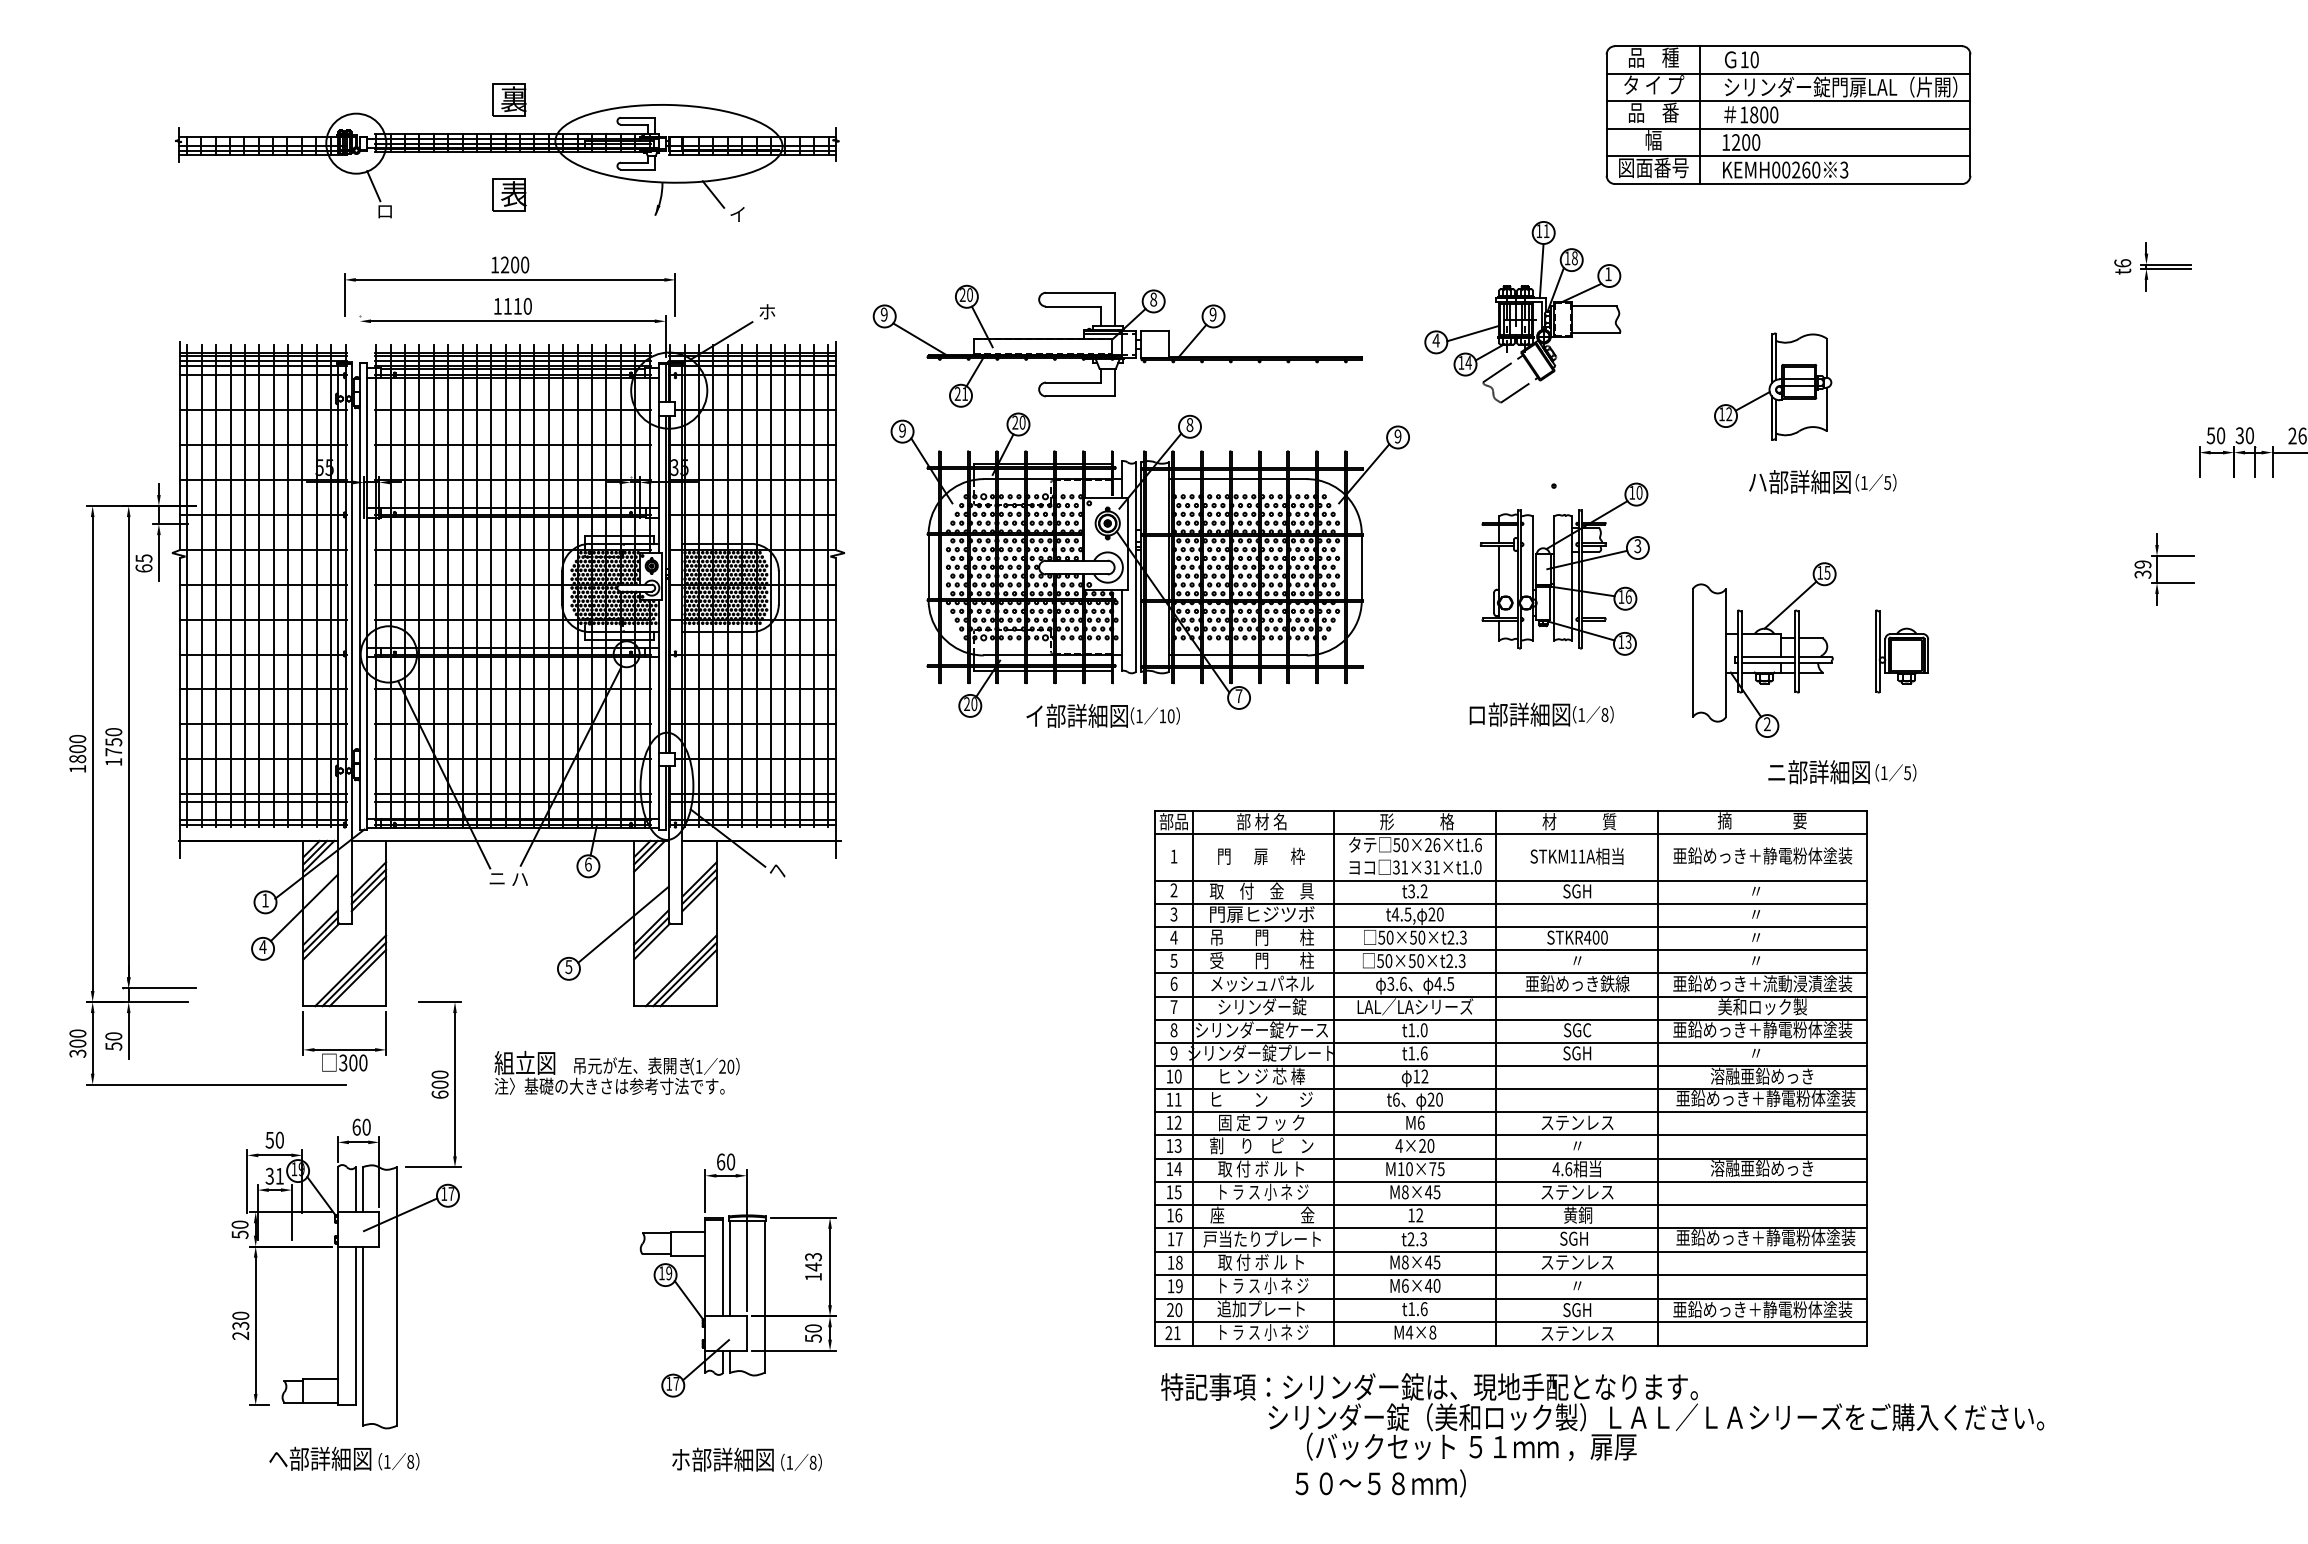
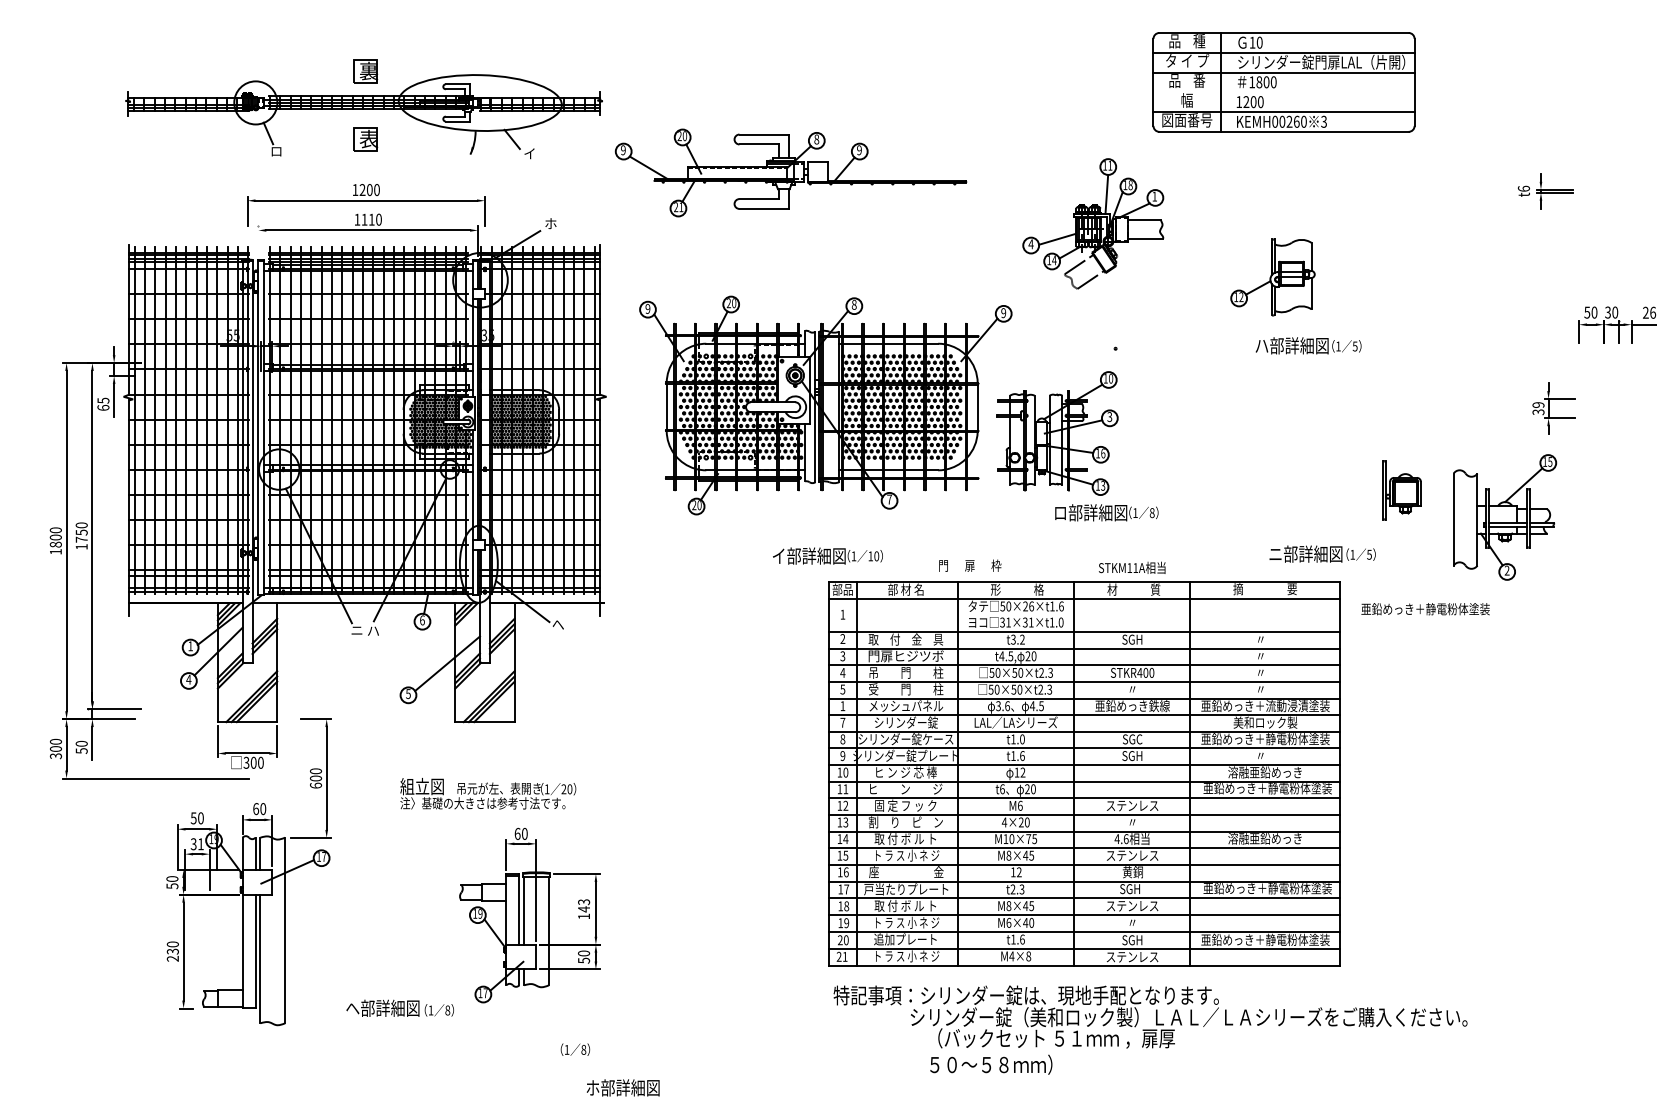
line: (1788, 128) -> (1284, 92), removed
part: (1117, 345) -> (790, 172), moved
part: (1564, 568) -> (1057, 433), moved
part: (1764, 649) -> (1505, 517), moved
part: (1902, 651) -> (1402, 490), moved
text: (1102, 715) -> (827, 555), moved
text: (1261, 855) -> (970, 565), moved
text: (1576, 855) -> (1131, 567), moved
text: (1762, 855) -> (1425, 608), moved
text: (1173, 983) -> (842, 705), 6 -> 1
text: (616, 1072) -> (487, 793), moved
text: (344, 1458) -> (400, 1008), moved
text: (722, 1459) -> (622, 1087), moved

